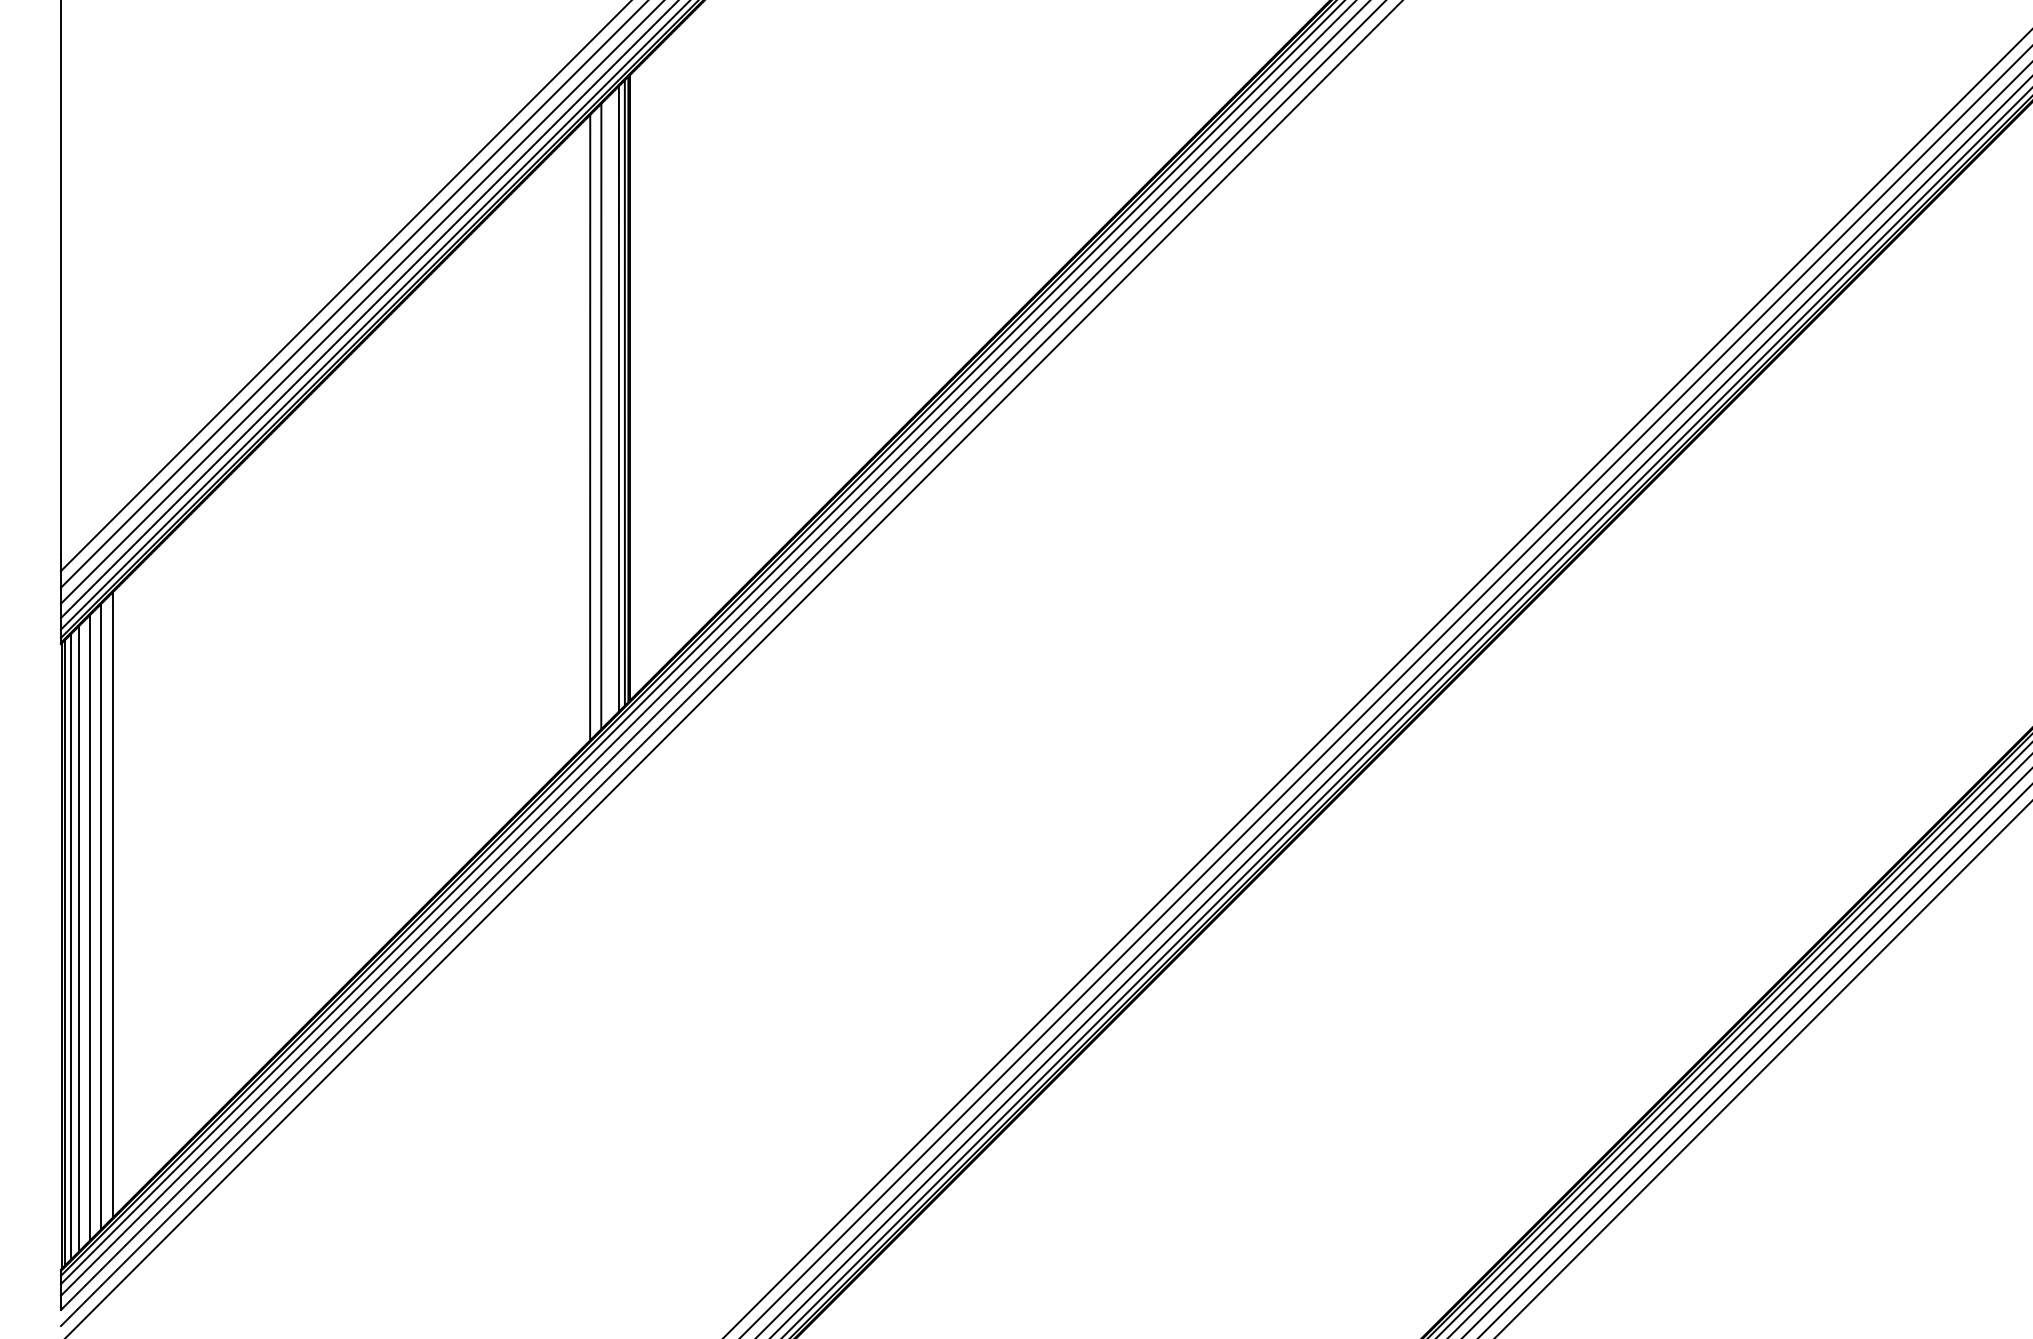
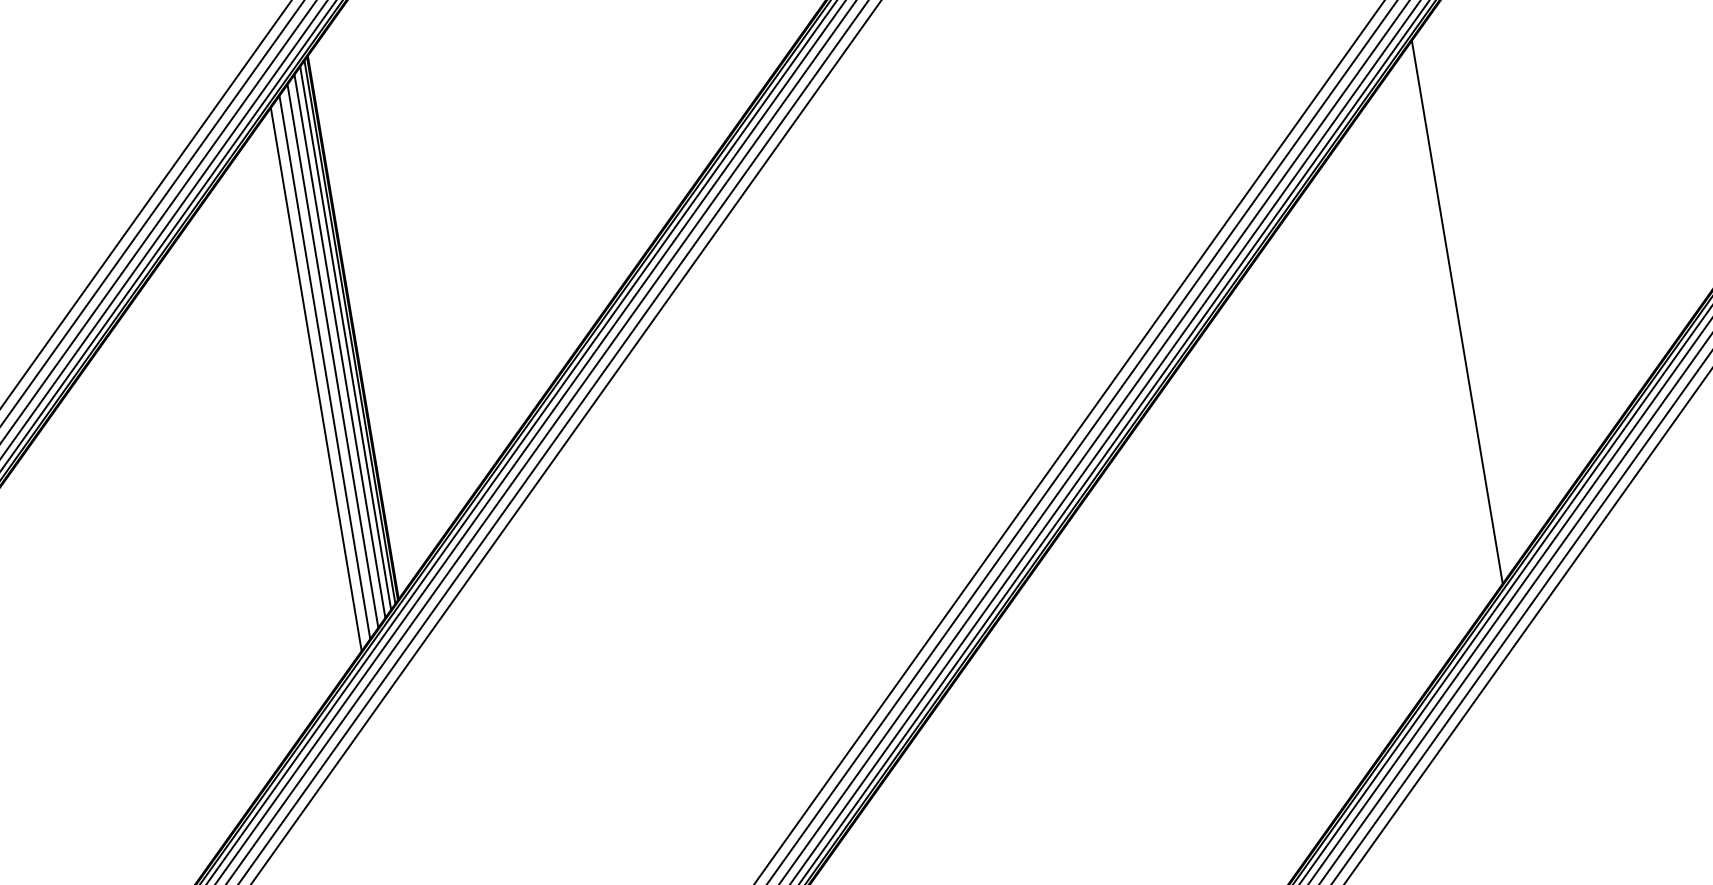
line: (611, 406) -> (340, 345), added
line: (578, 439) -> (316, 379), added
line: (1869, 577) -> (1457, 311), added

